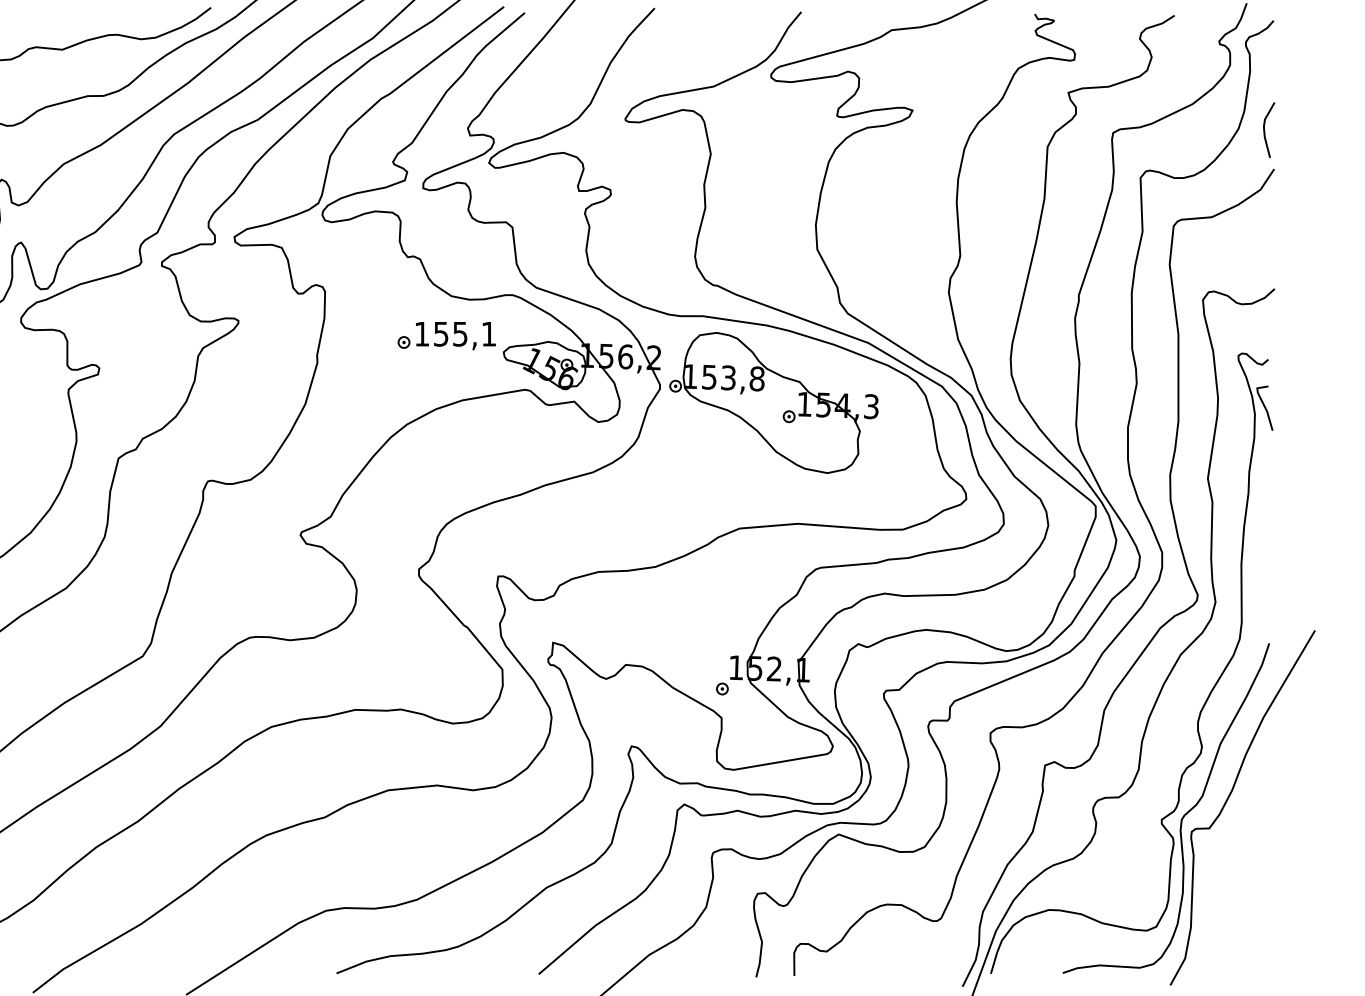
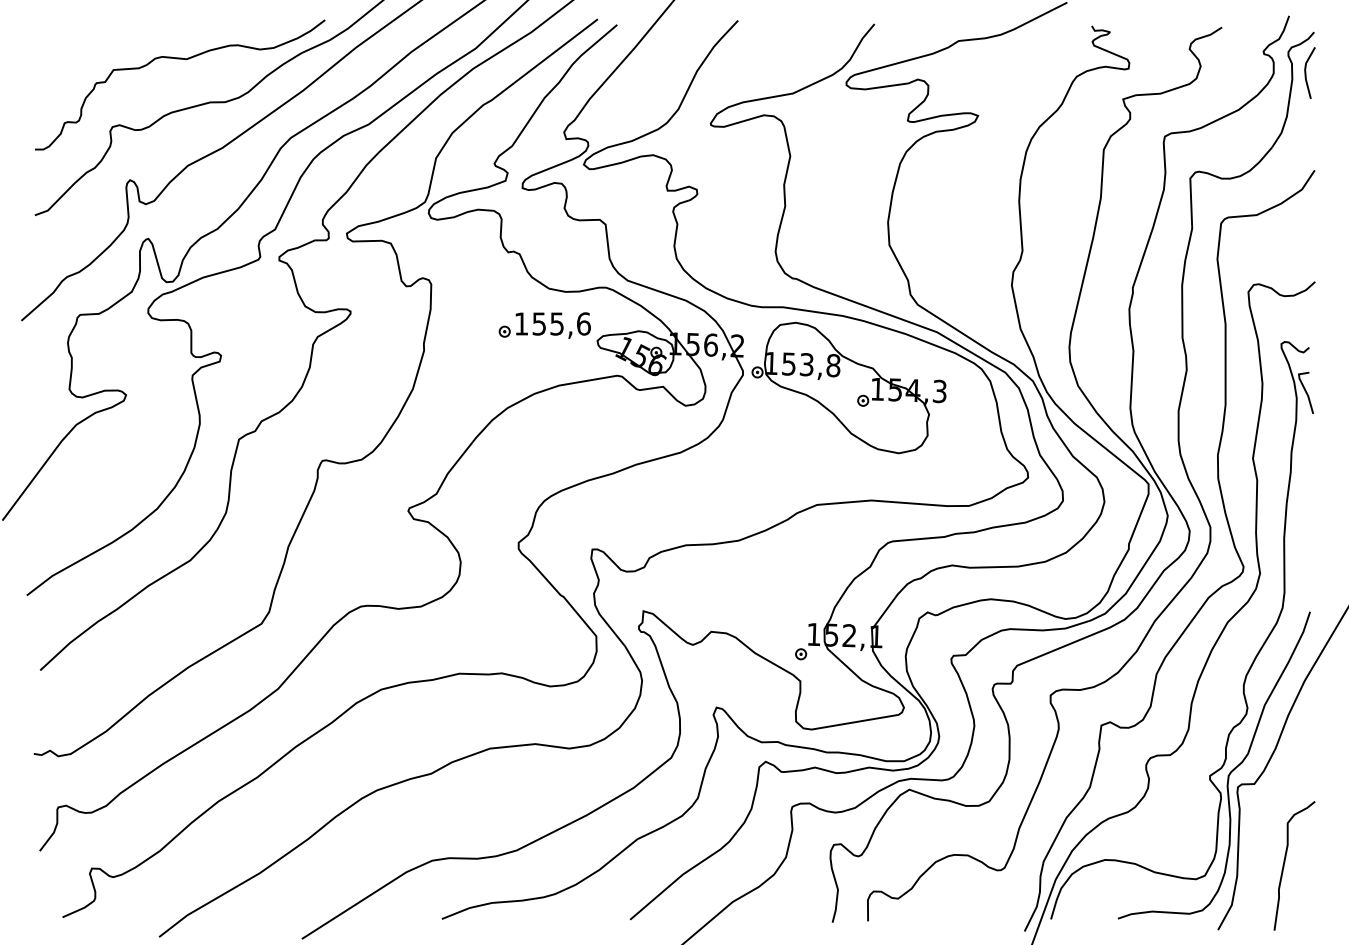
line: (1265, 129) -> (1306, 72), moved
text: (488, 333) -> (583, 323), 155,1 -> 155,6
curve: (1242, 912) -> (1285, 862), added

